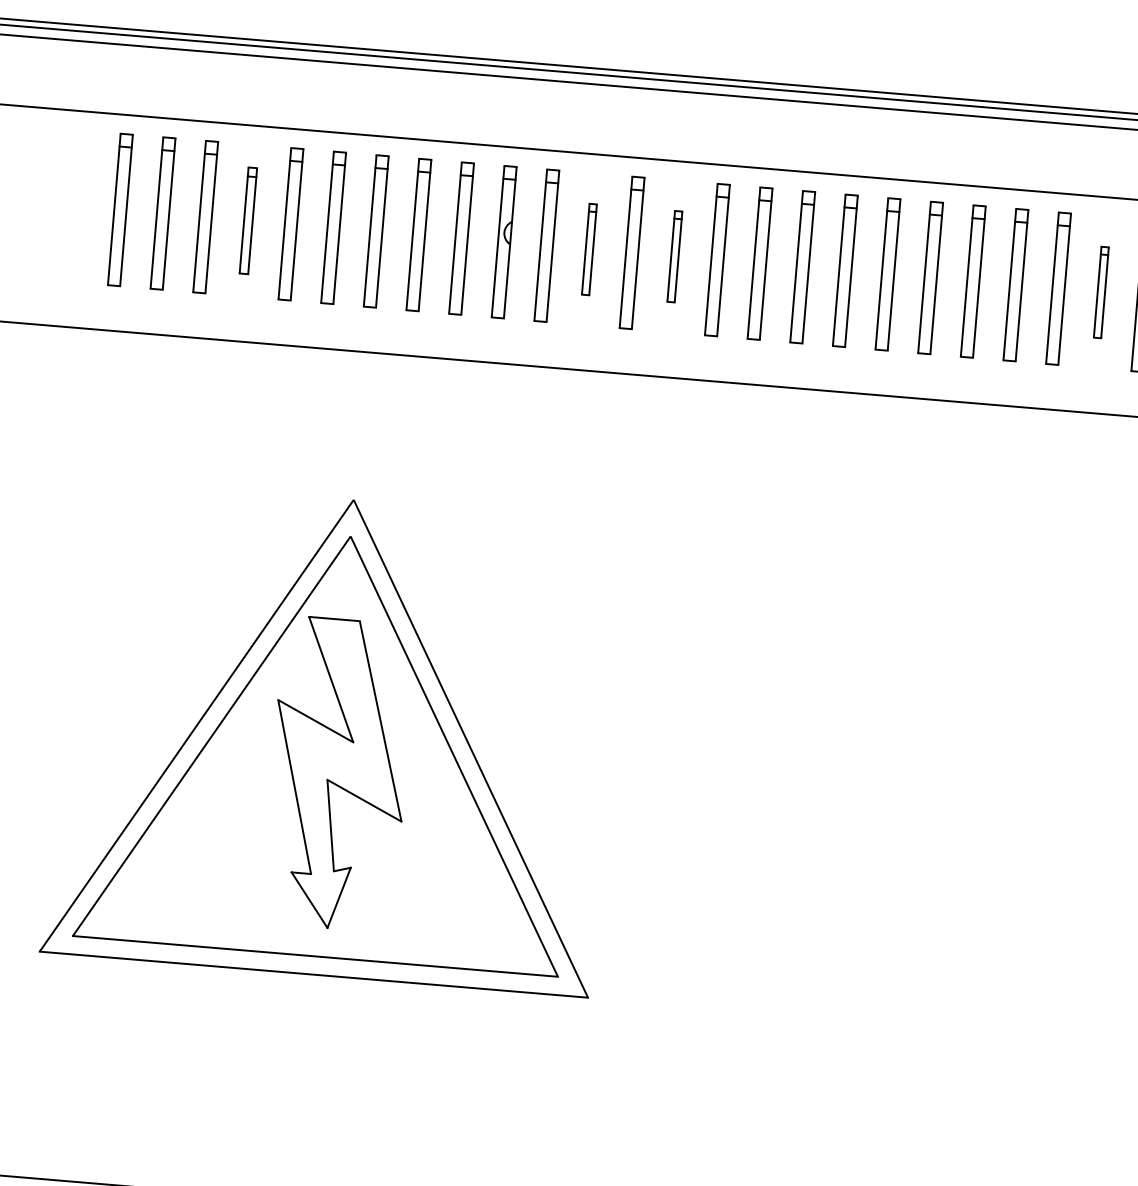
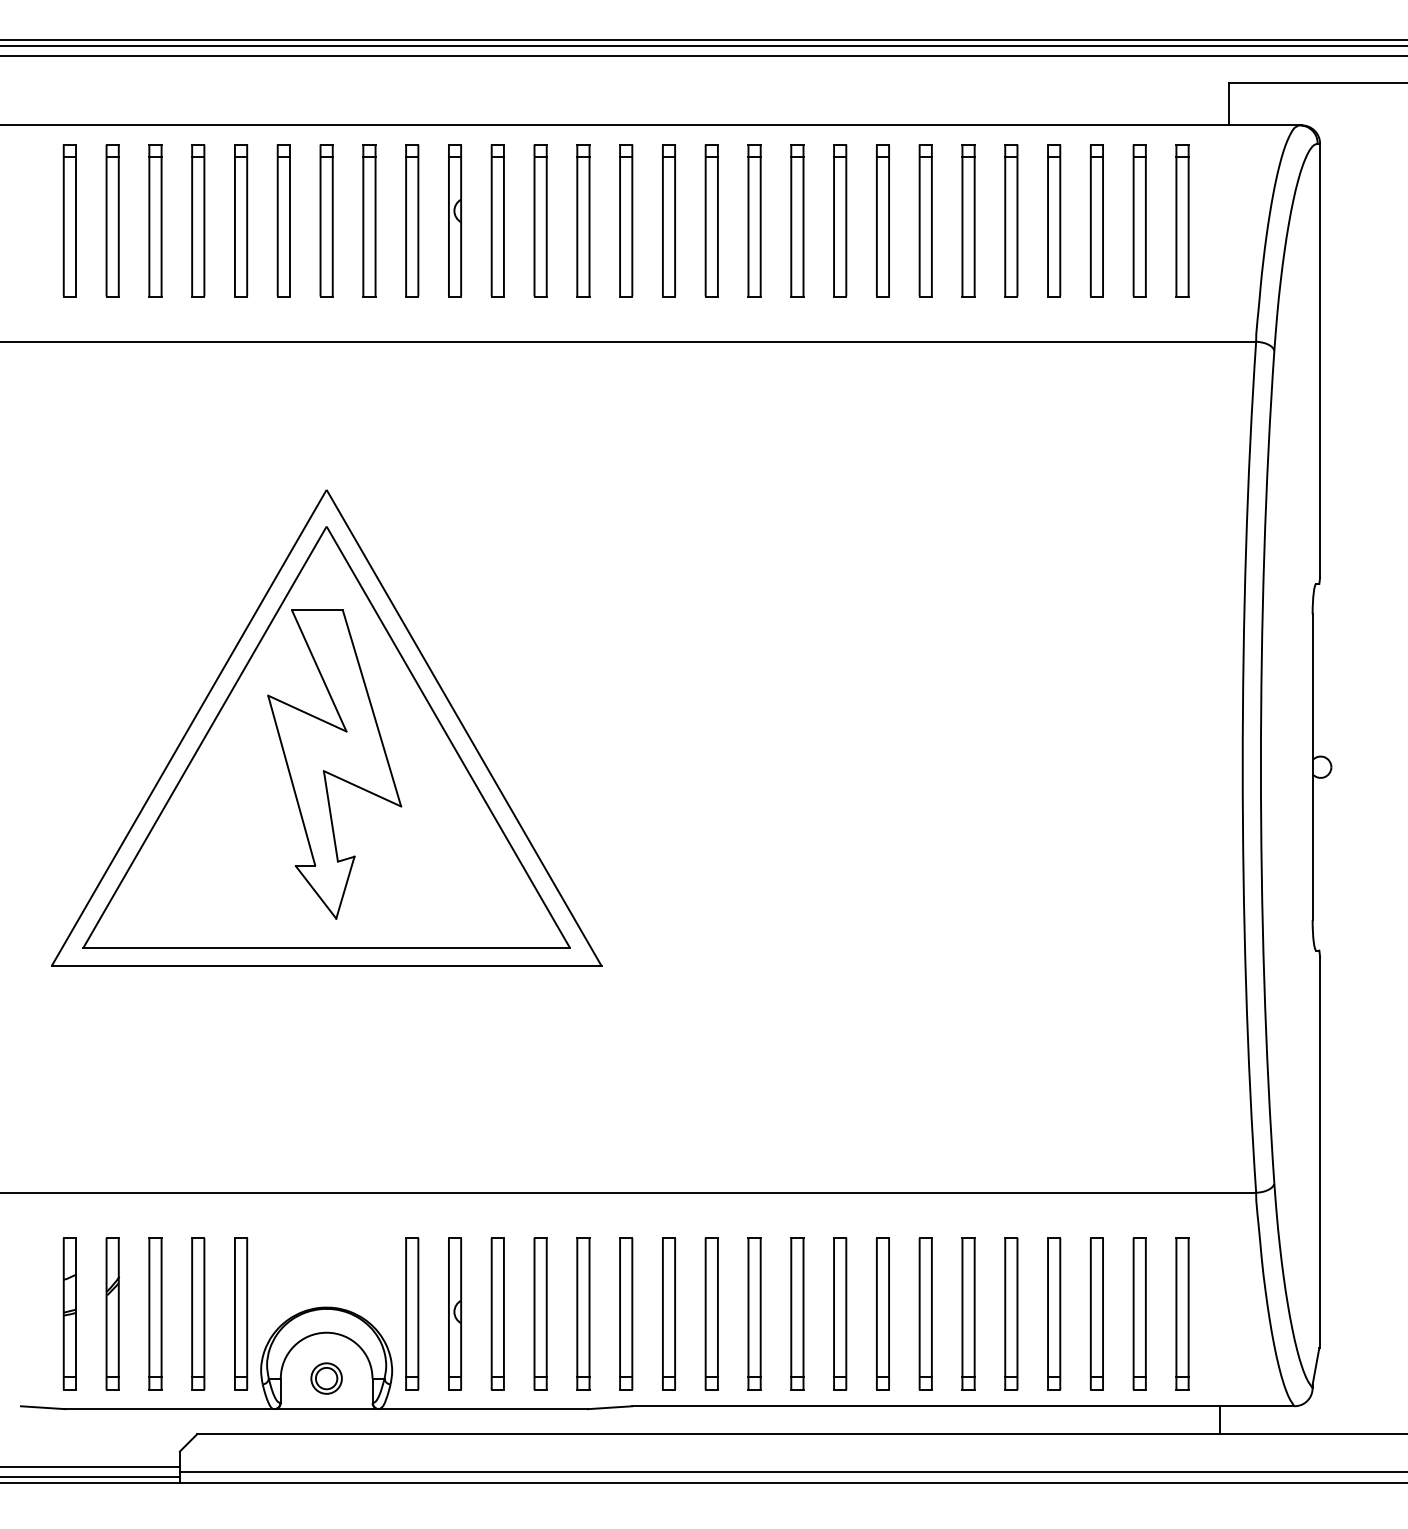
part: (248, 220) -> (198, 220), size x1.43
part: (589, 249) -> (540, 220), size x1.67
part: (675, 256) -> (626, 220), size x1.67
part: (1101, 292) -> (1054, 220), size x1.67

